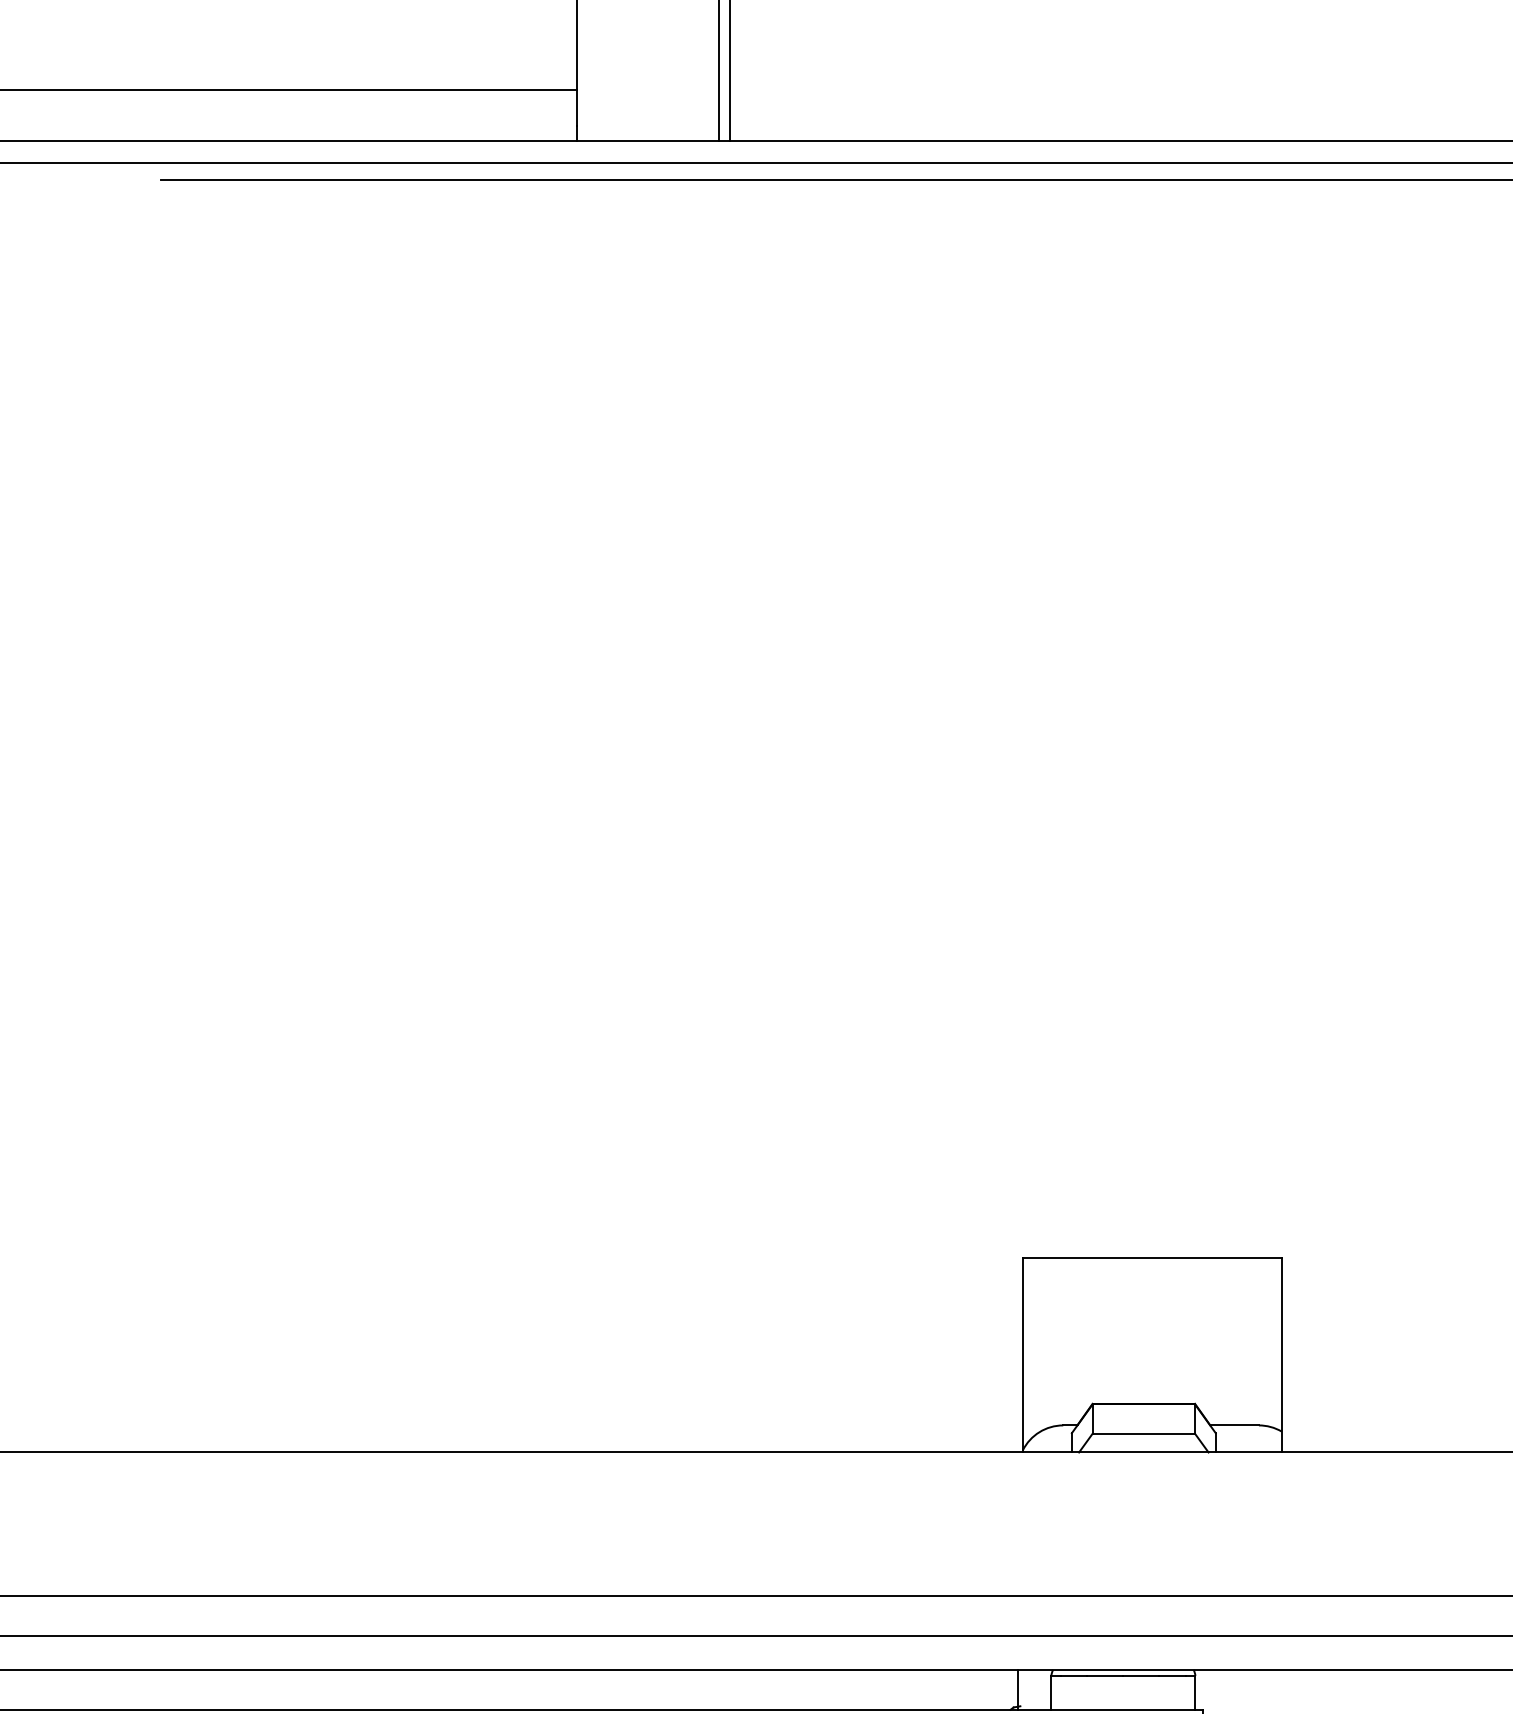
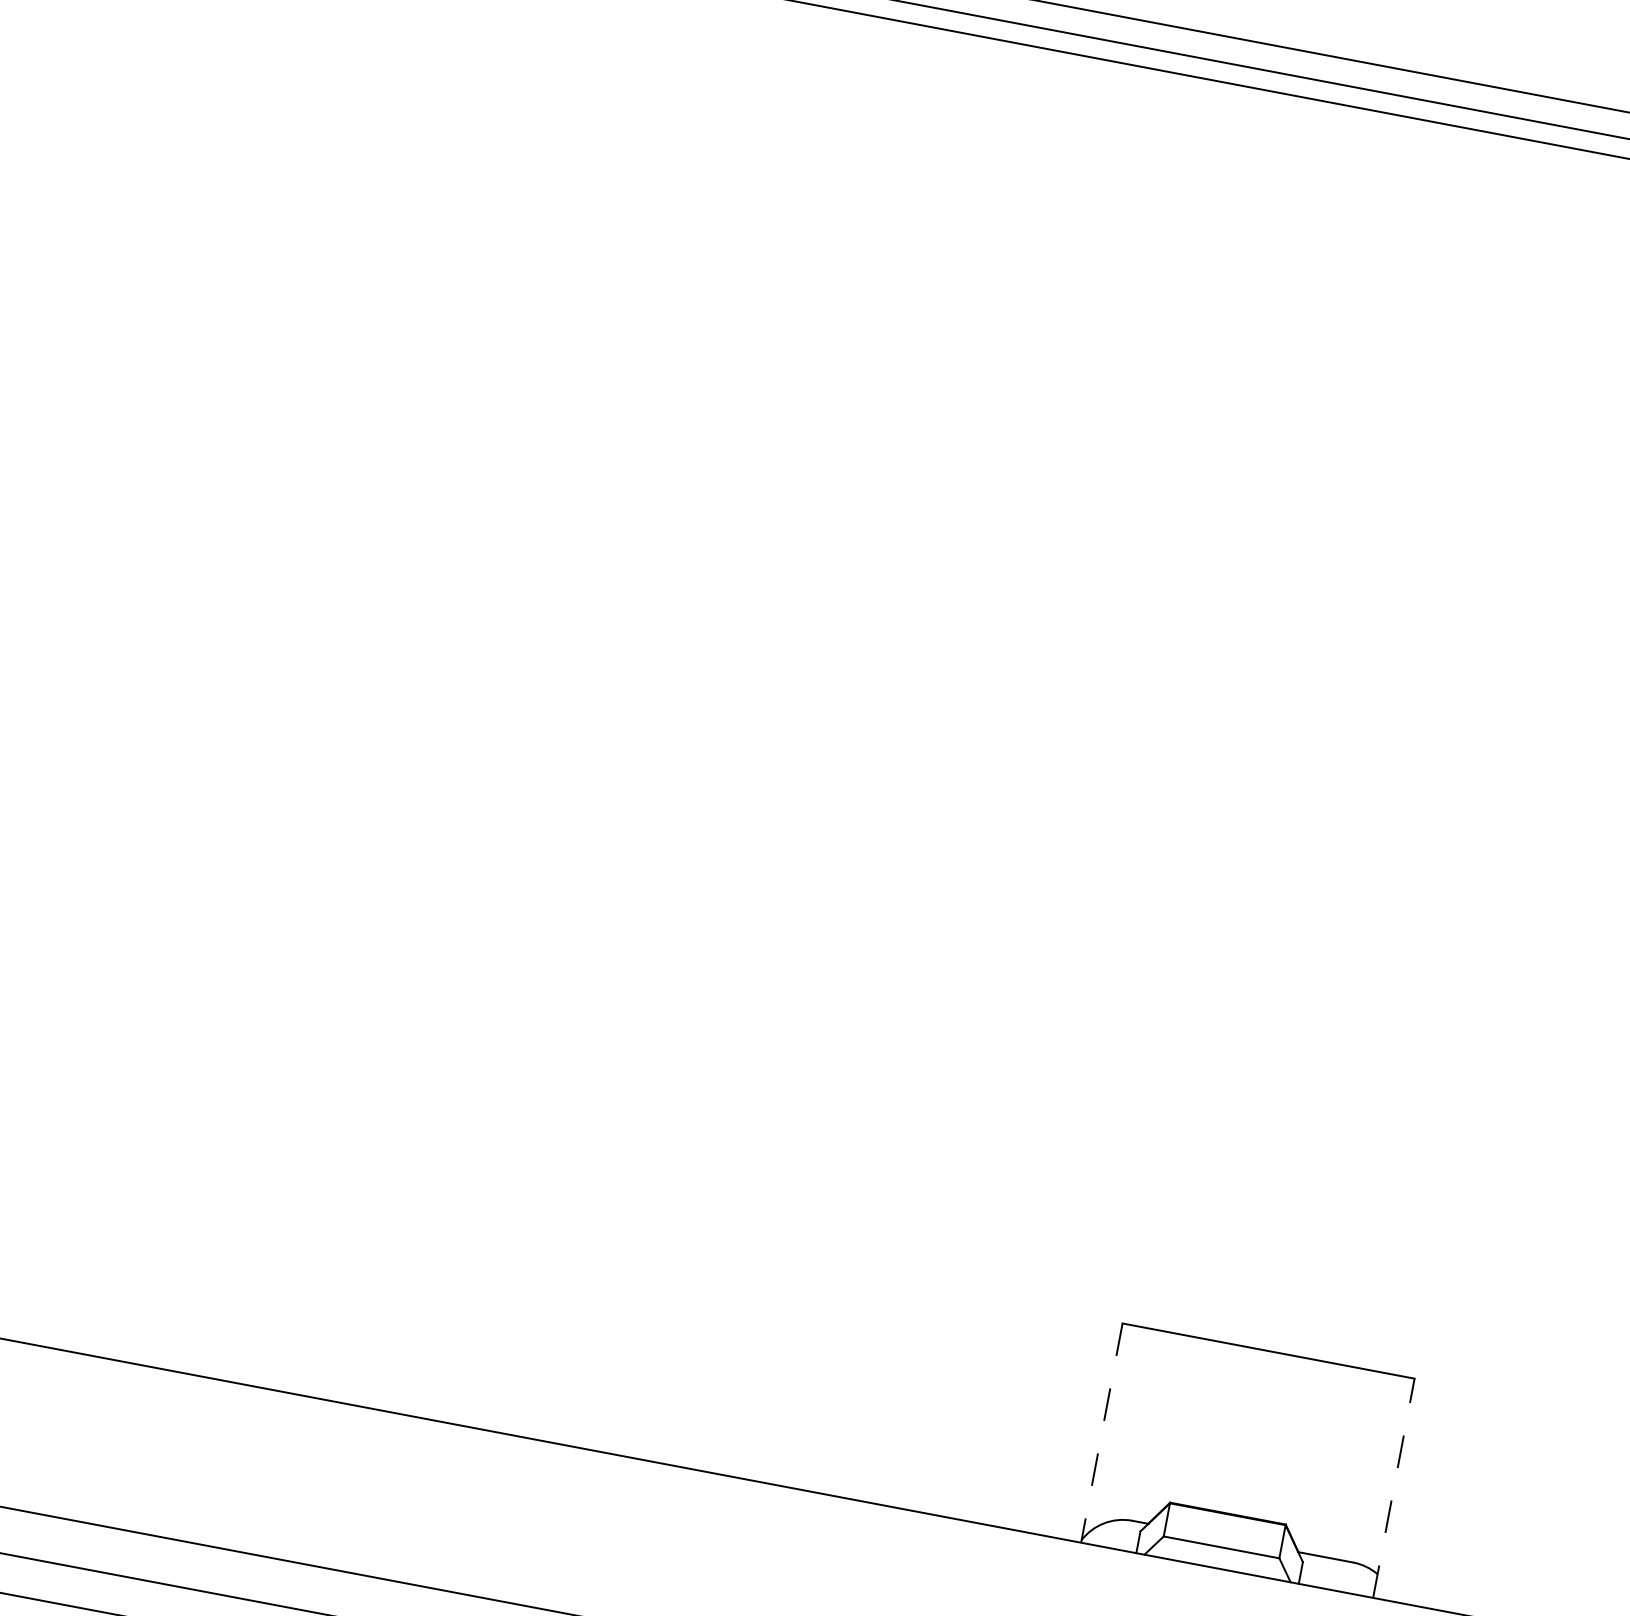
line: (1281, 1354) -> (1393, 1487), solid -> dashed
line: (1022, 1355) -> (1101, 1433), solid -> dashed

